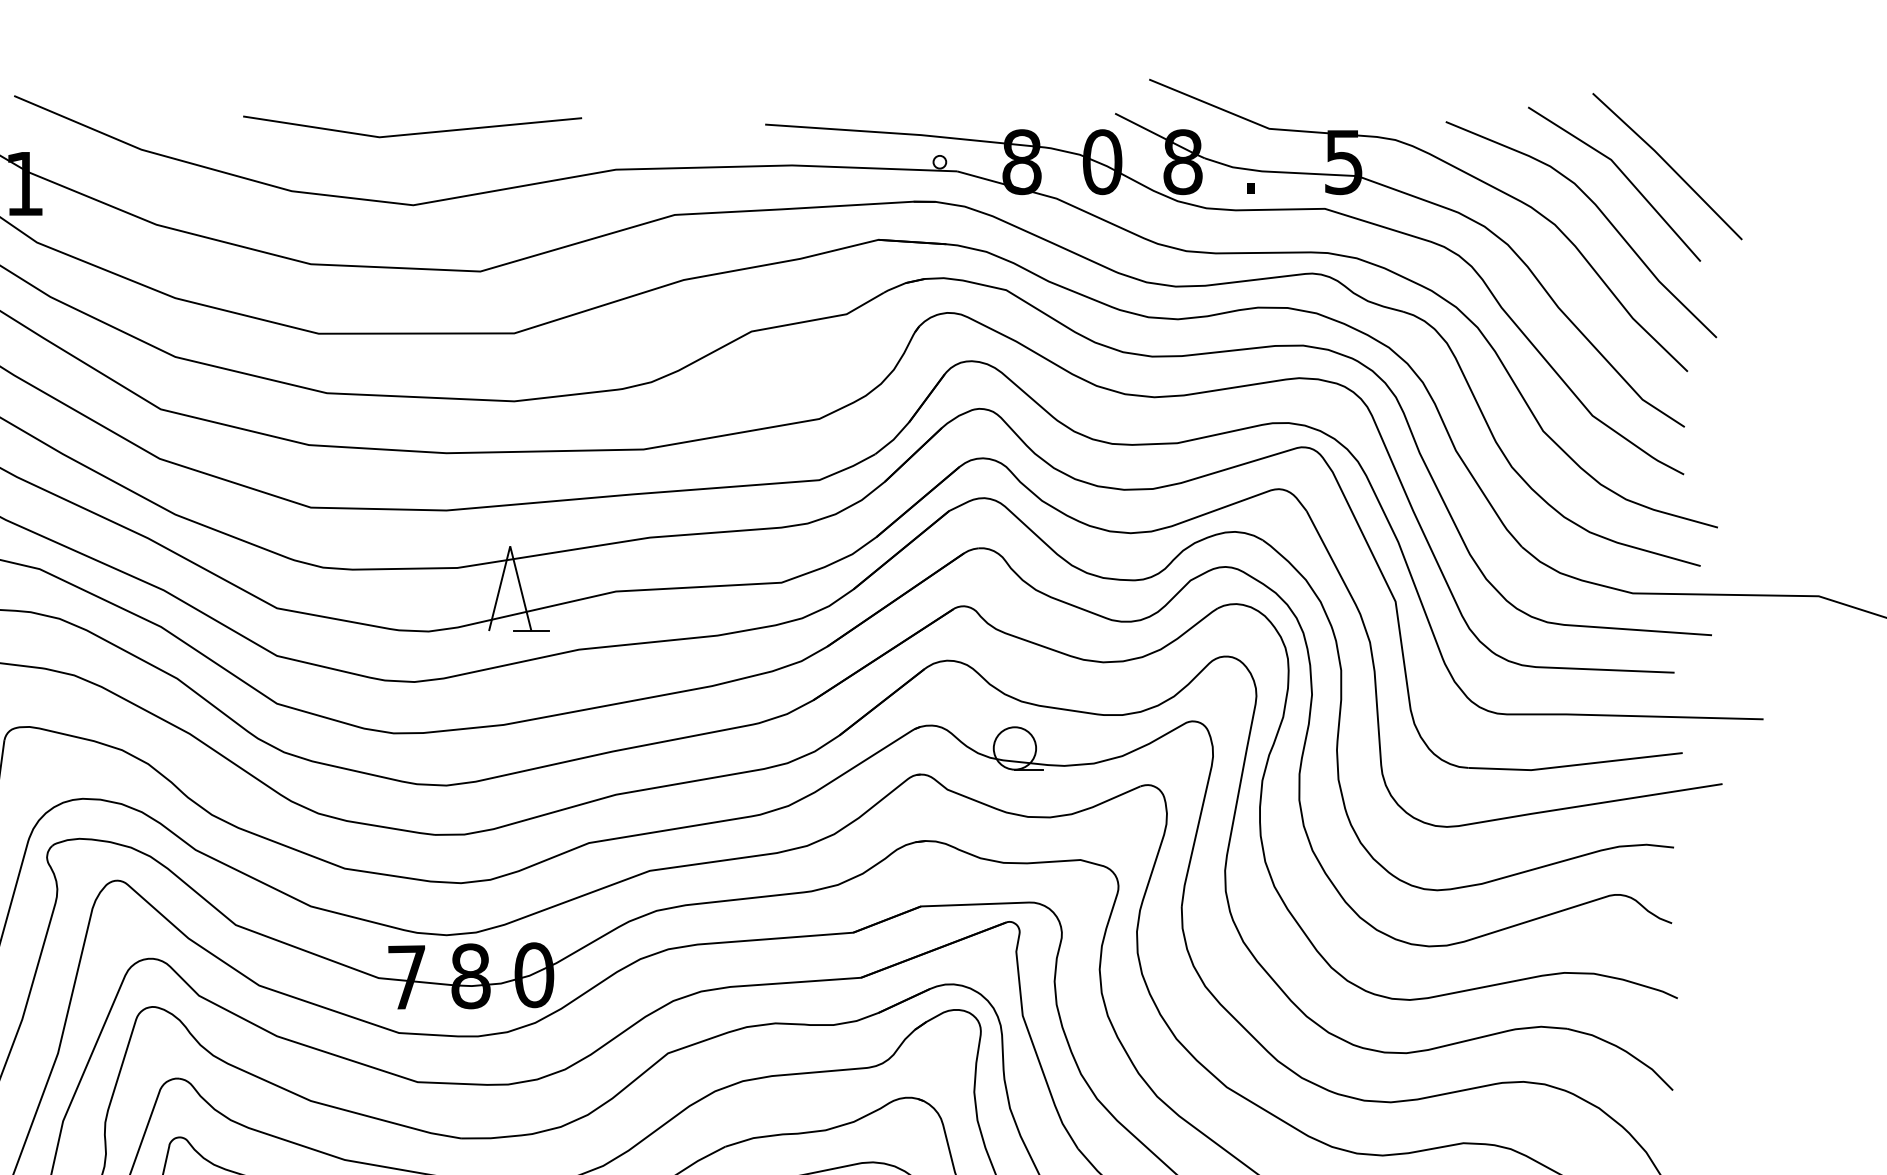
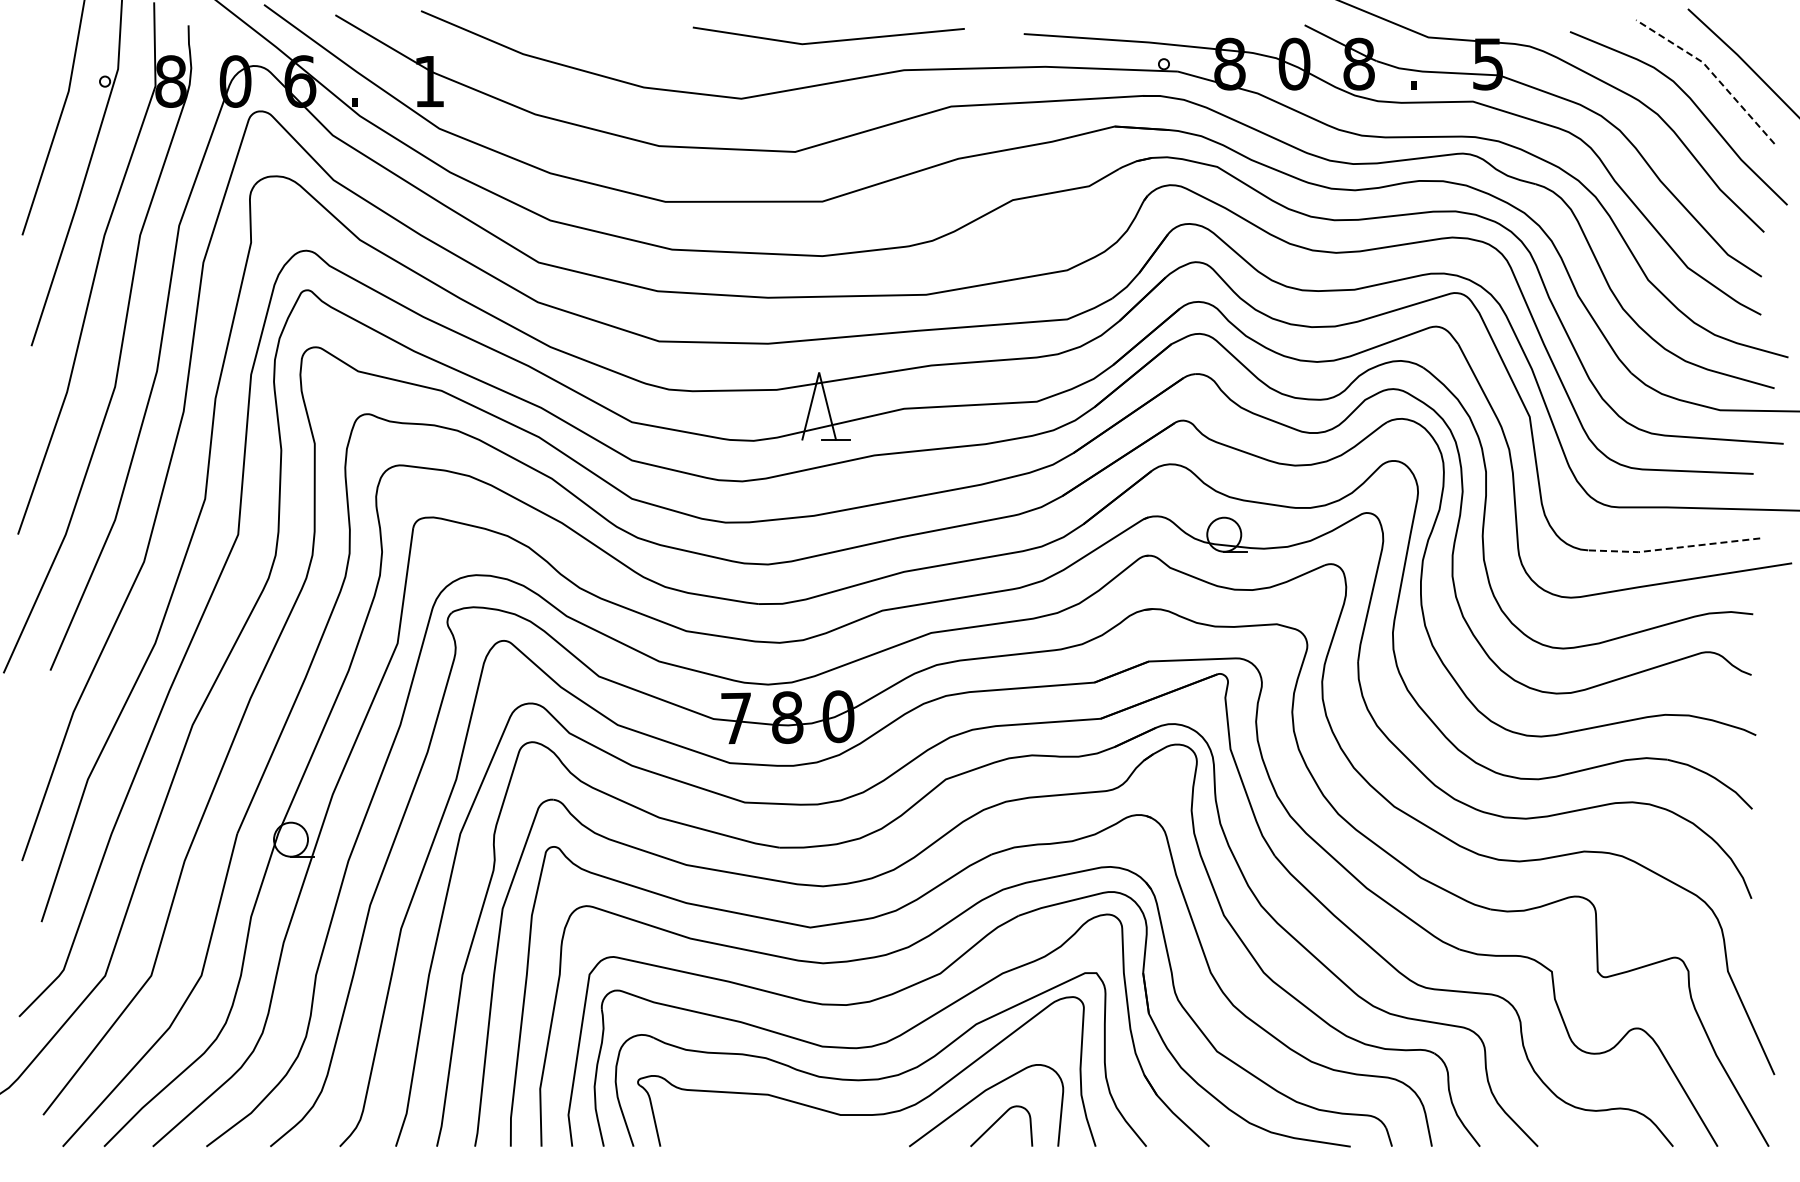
line: (412, 132) -> (828, 40), moved
line: (1623, 172) -> (1712, 72), solid -> dashed
line: (1574, 765) -> (1673, 548), solid -> dashed

